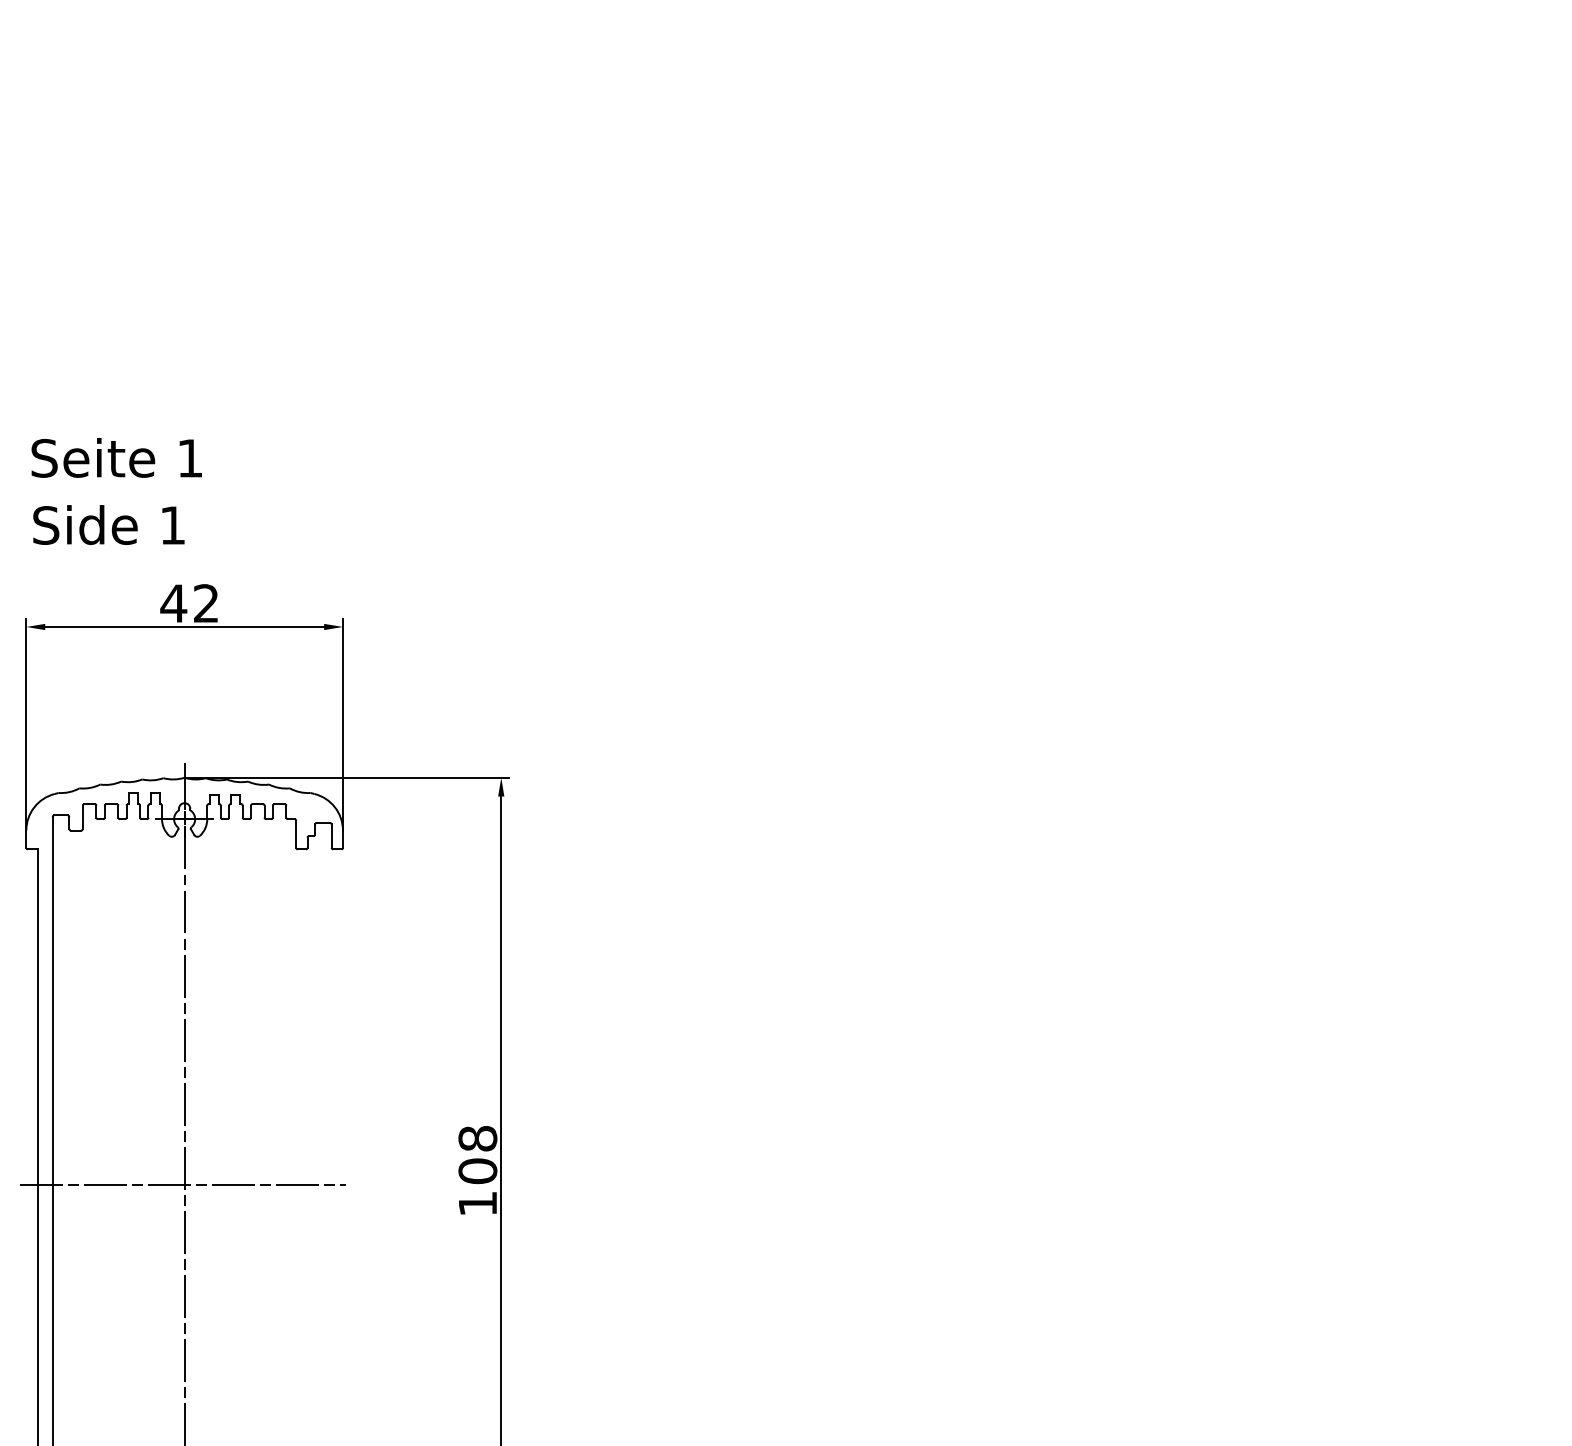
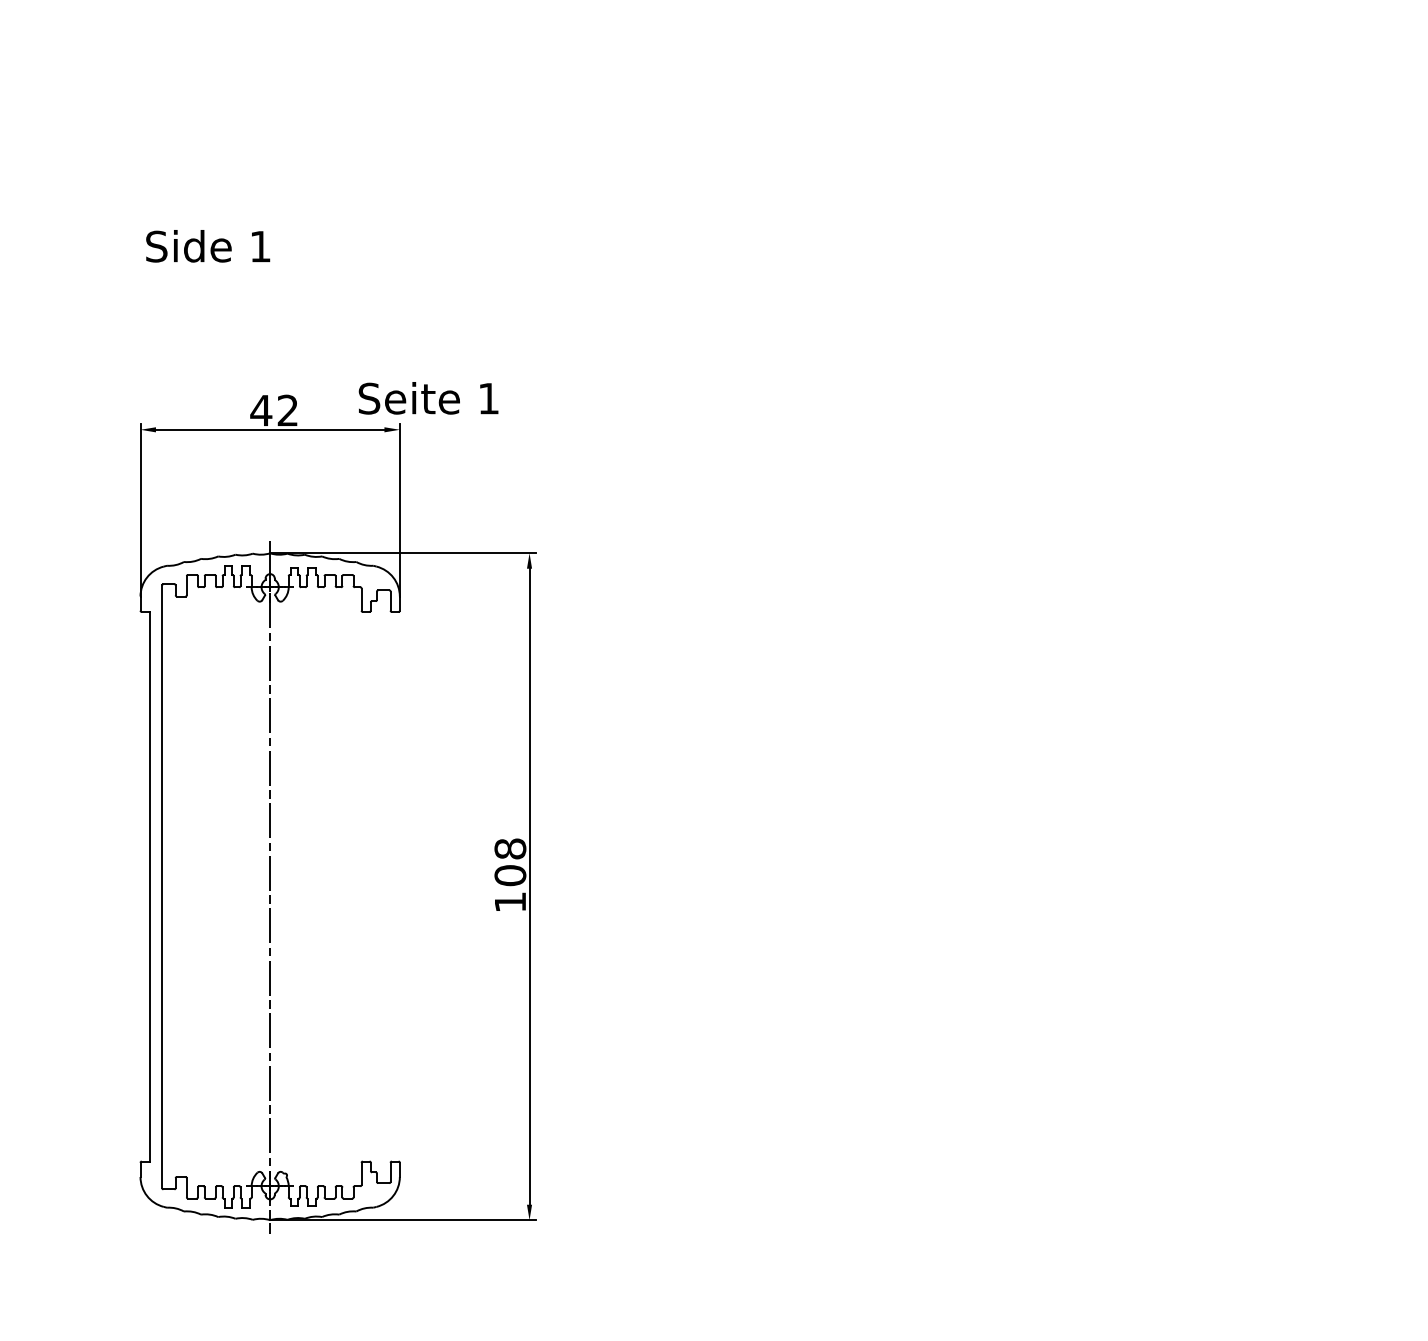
text: (116, 458) -> (428, 398), moved
text: (109, 525) -> (208, 246), moved
line: (182, 1184) -> (268, 886), removed

